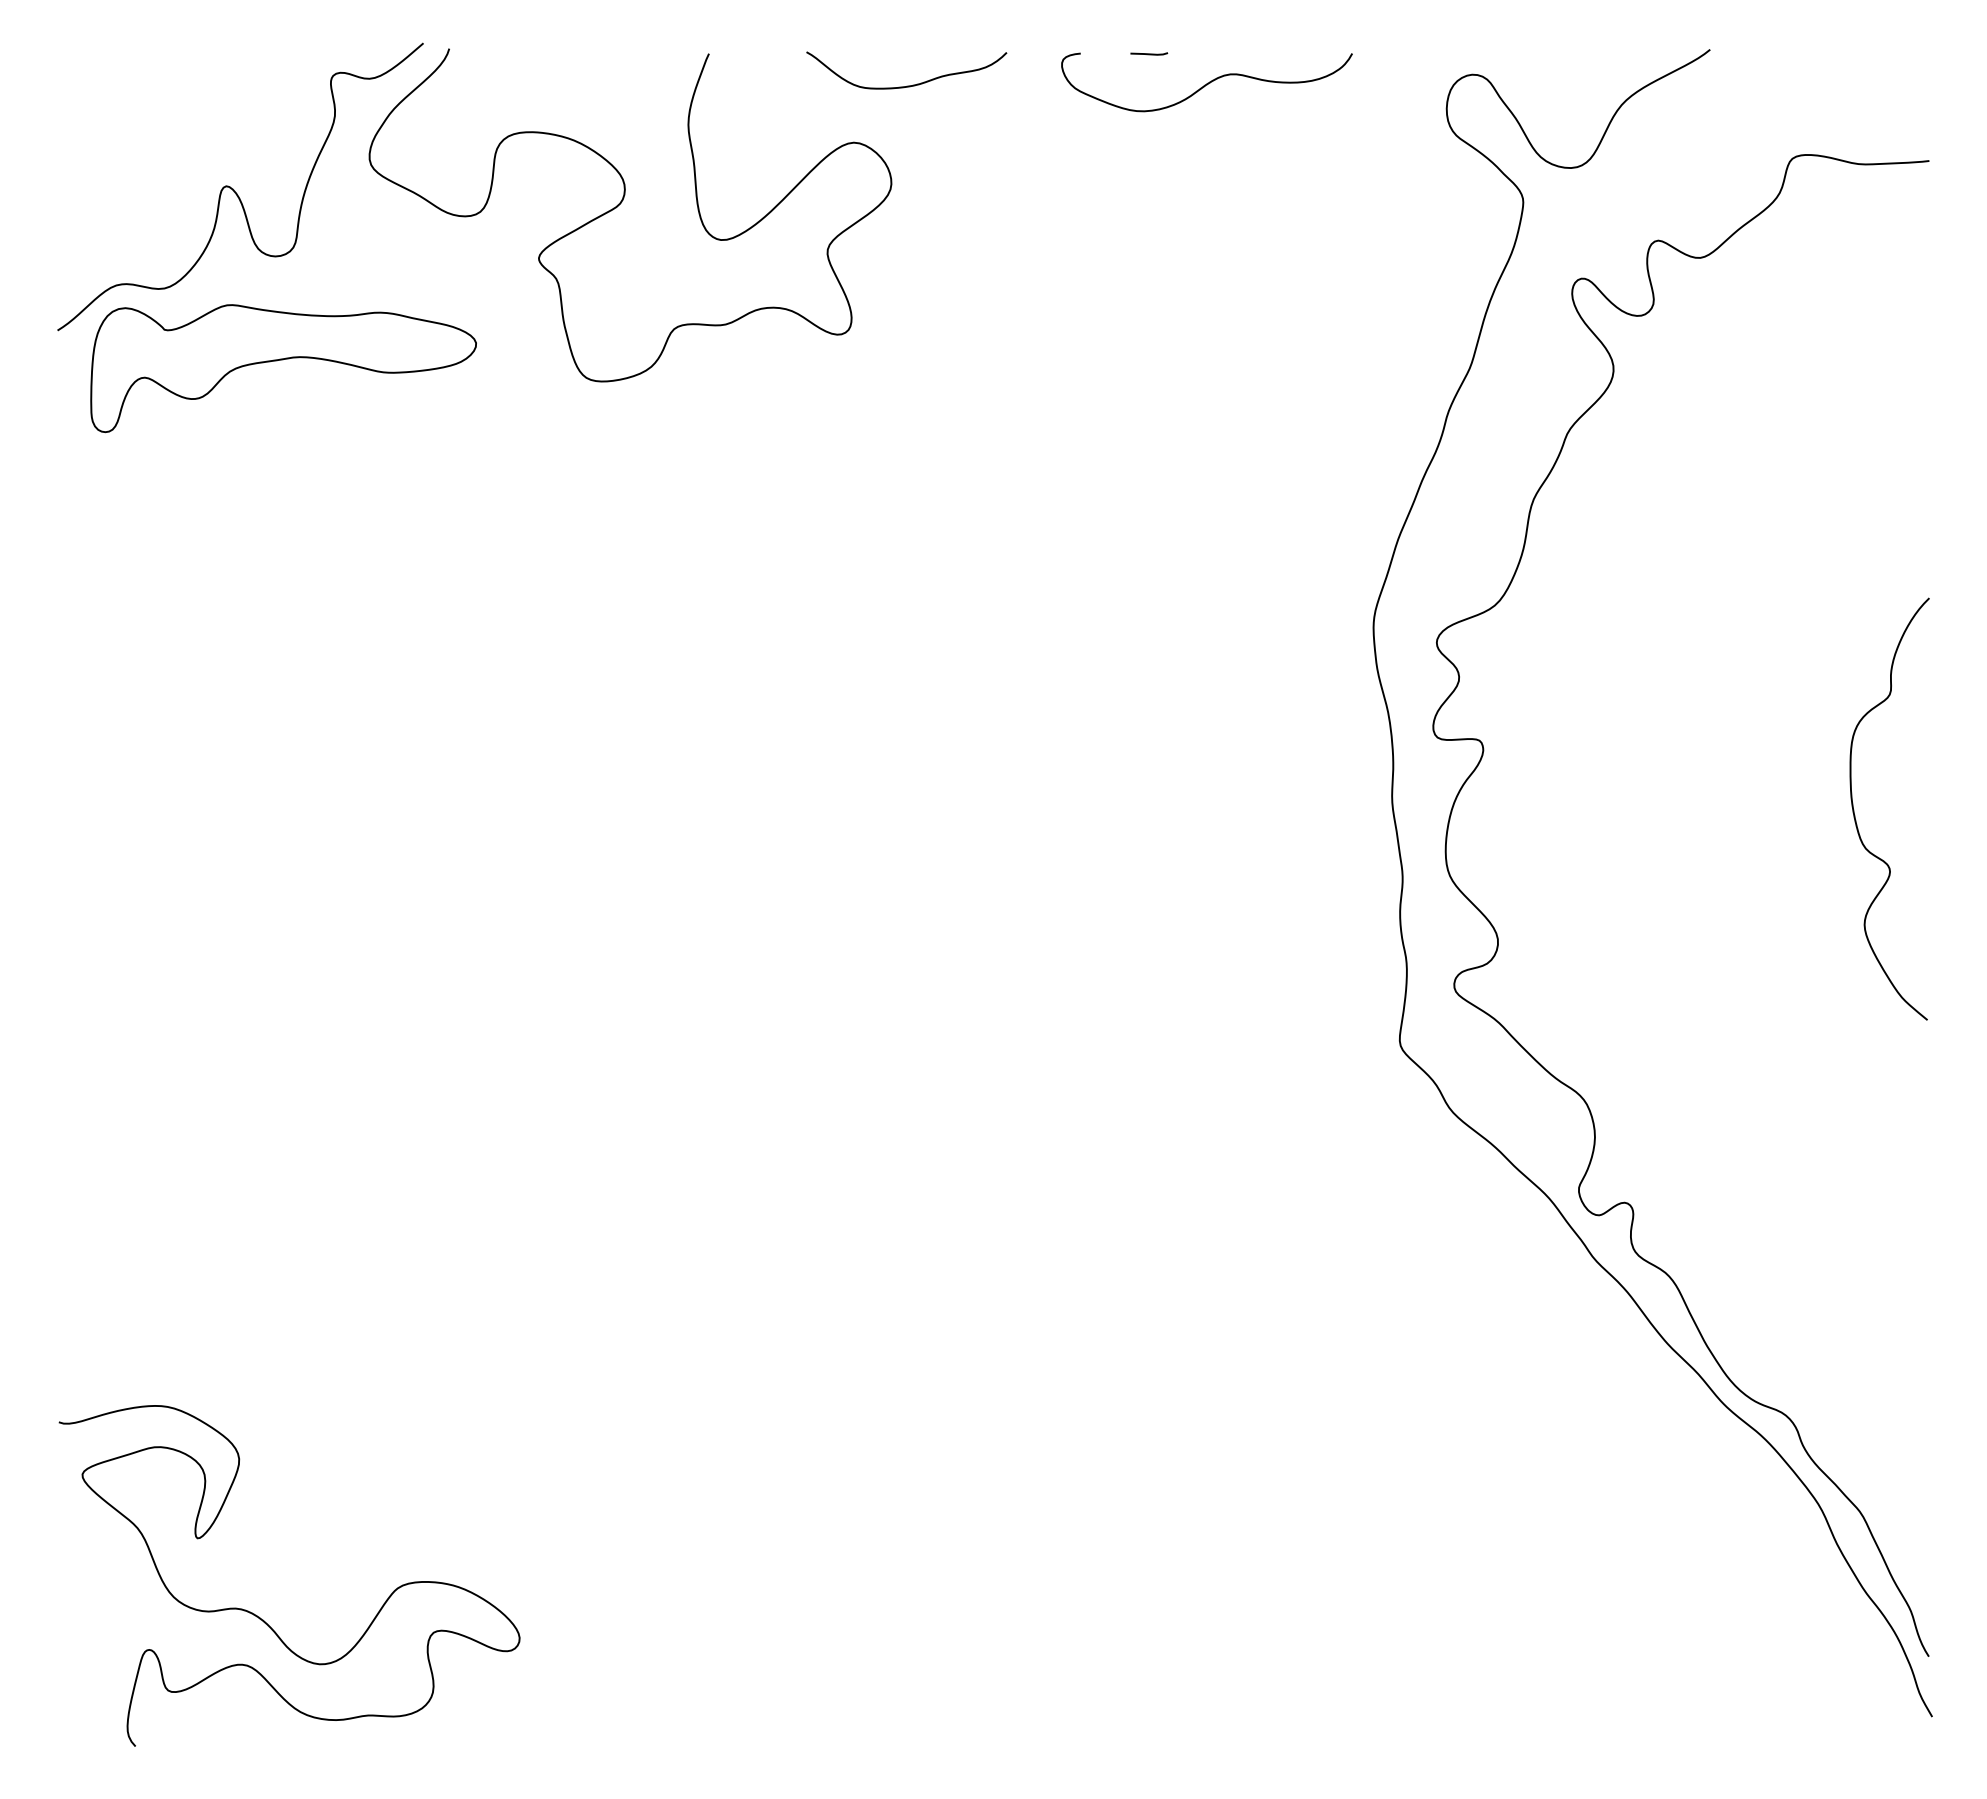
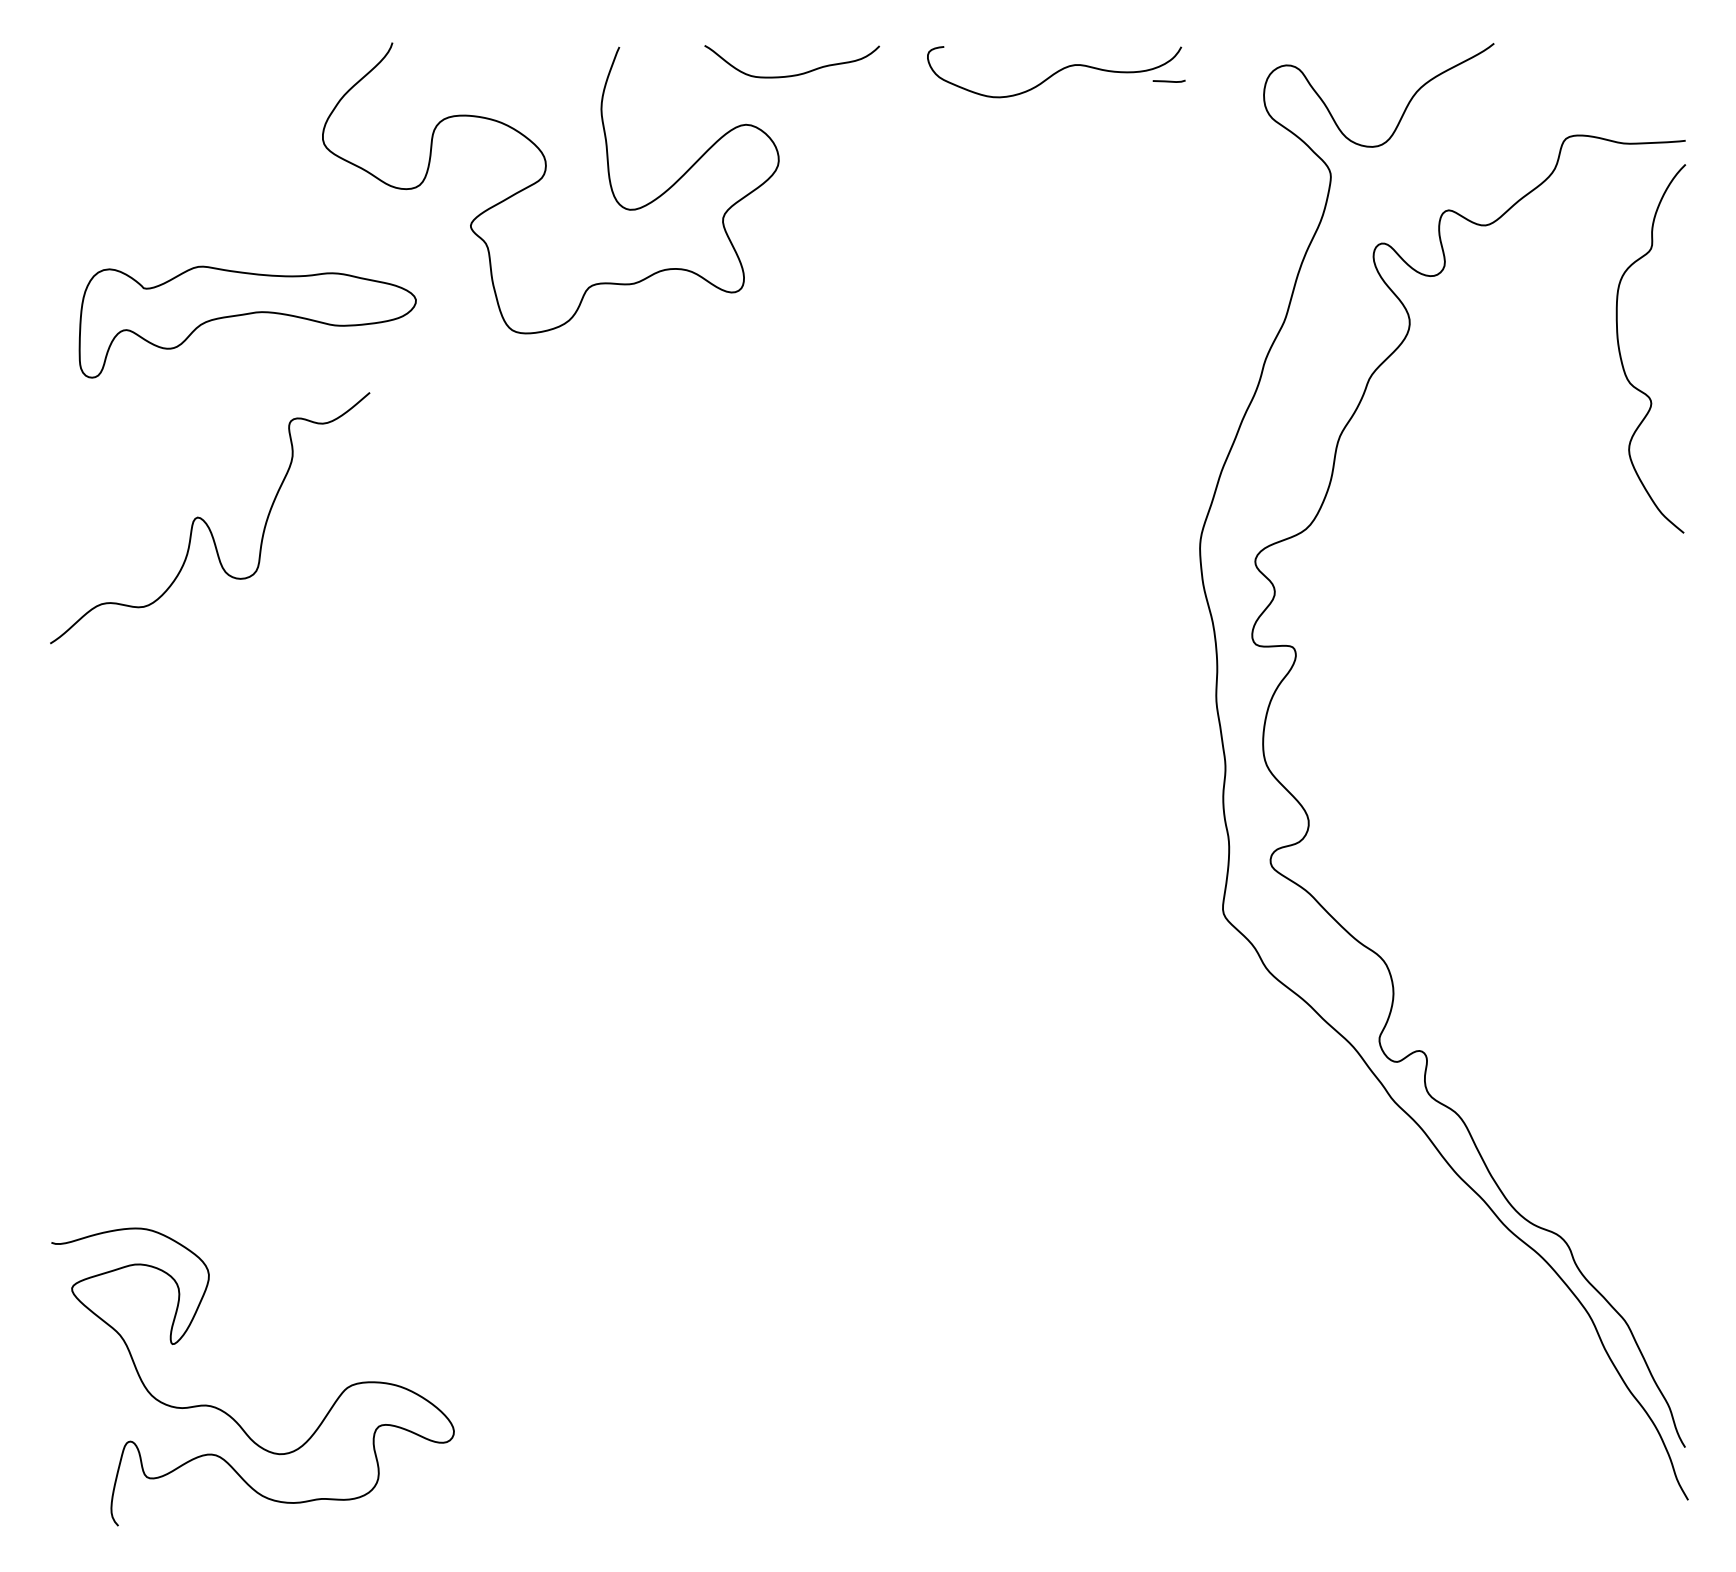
line: (1149, 53) -> (1169, 80), moved
curve: (234, 189) -> (204, 520), moved
curve: (1855, 815) -> (1621, 354), moved

